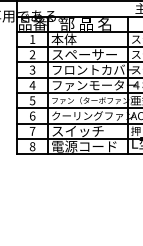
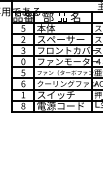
text: (32, 39) -> (23, 28), 1 -> 5
text: (32, 84) -> (23, 61), 4 -> 0
text: (32, 131) -> (23, 95), 7 -> 1

